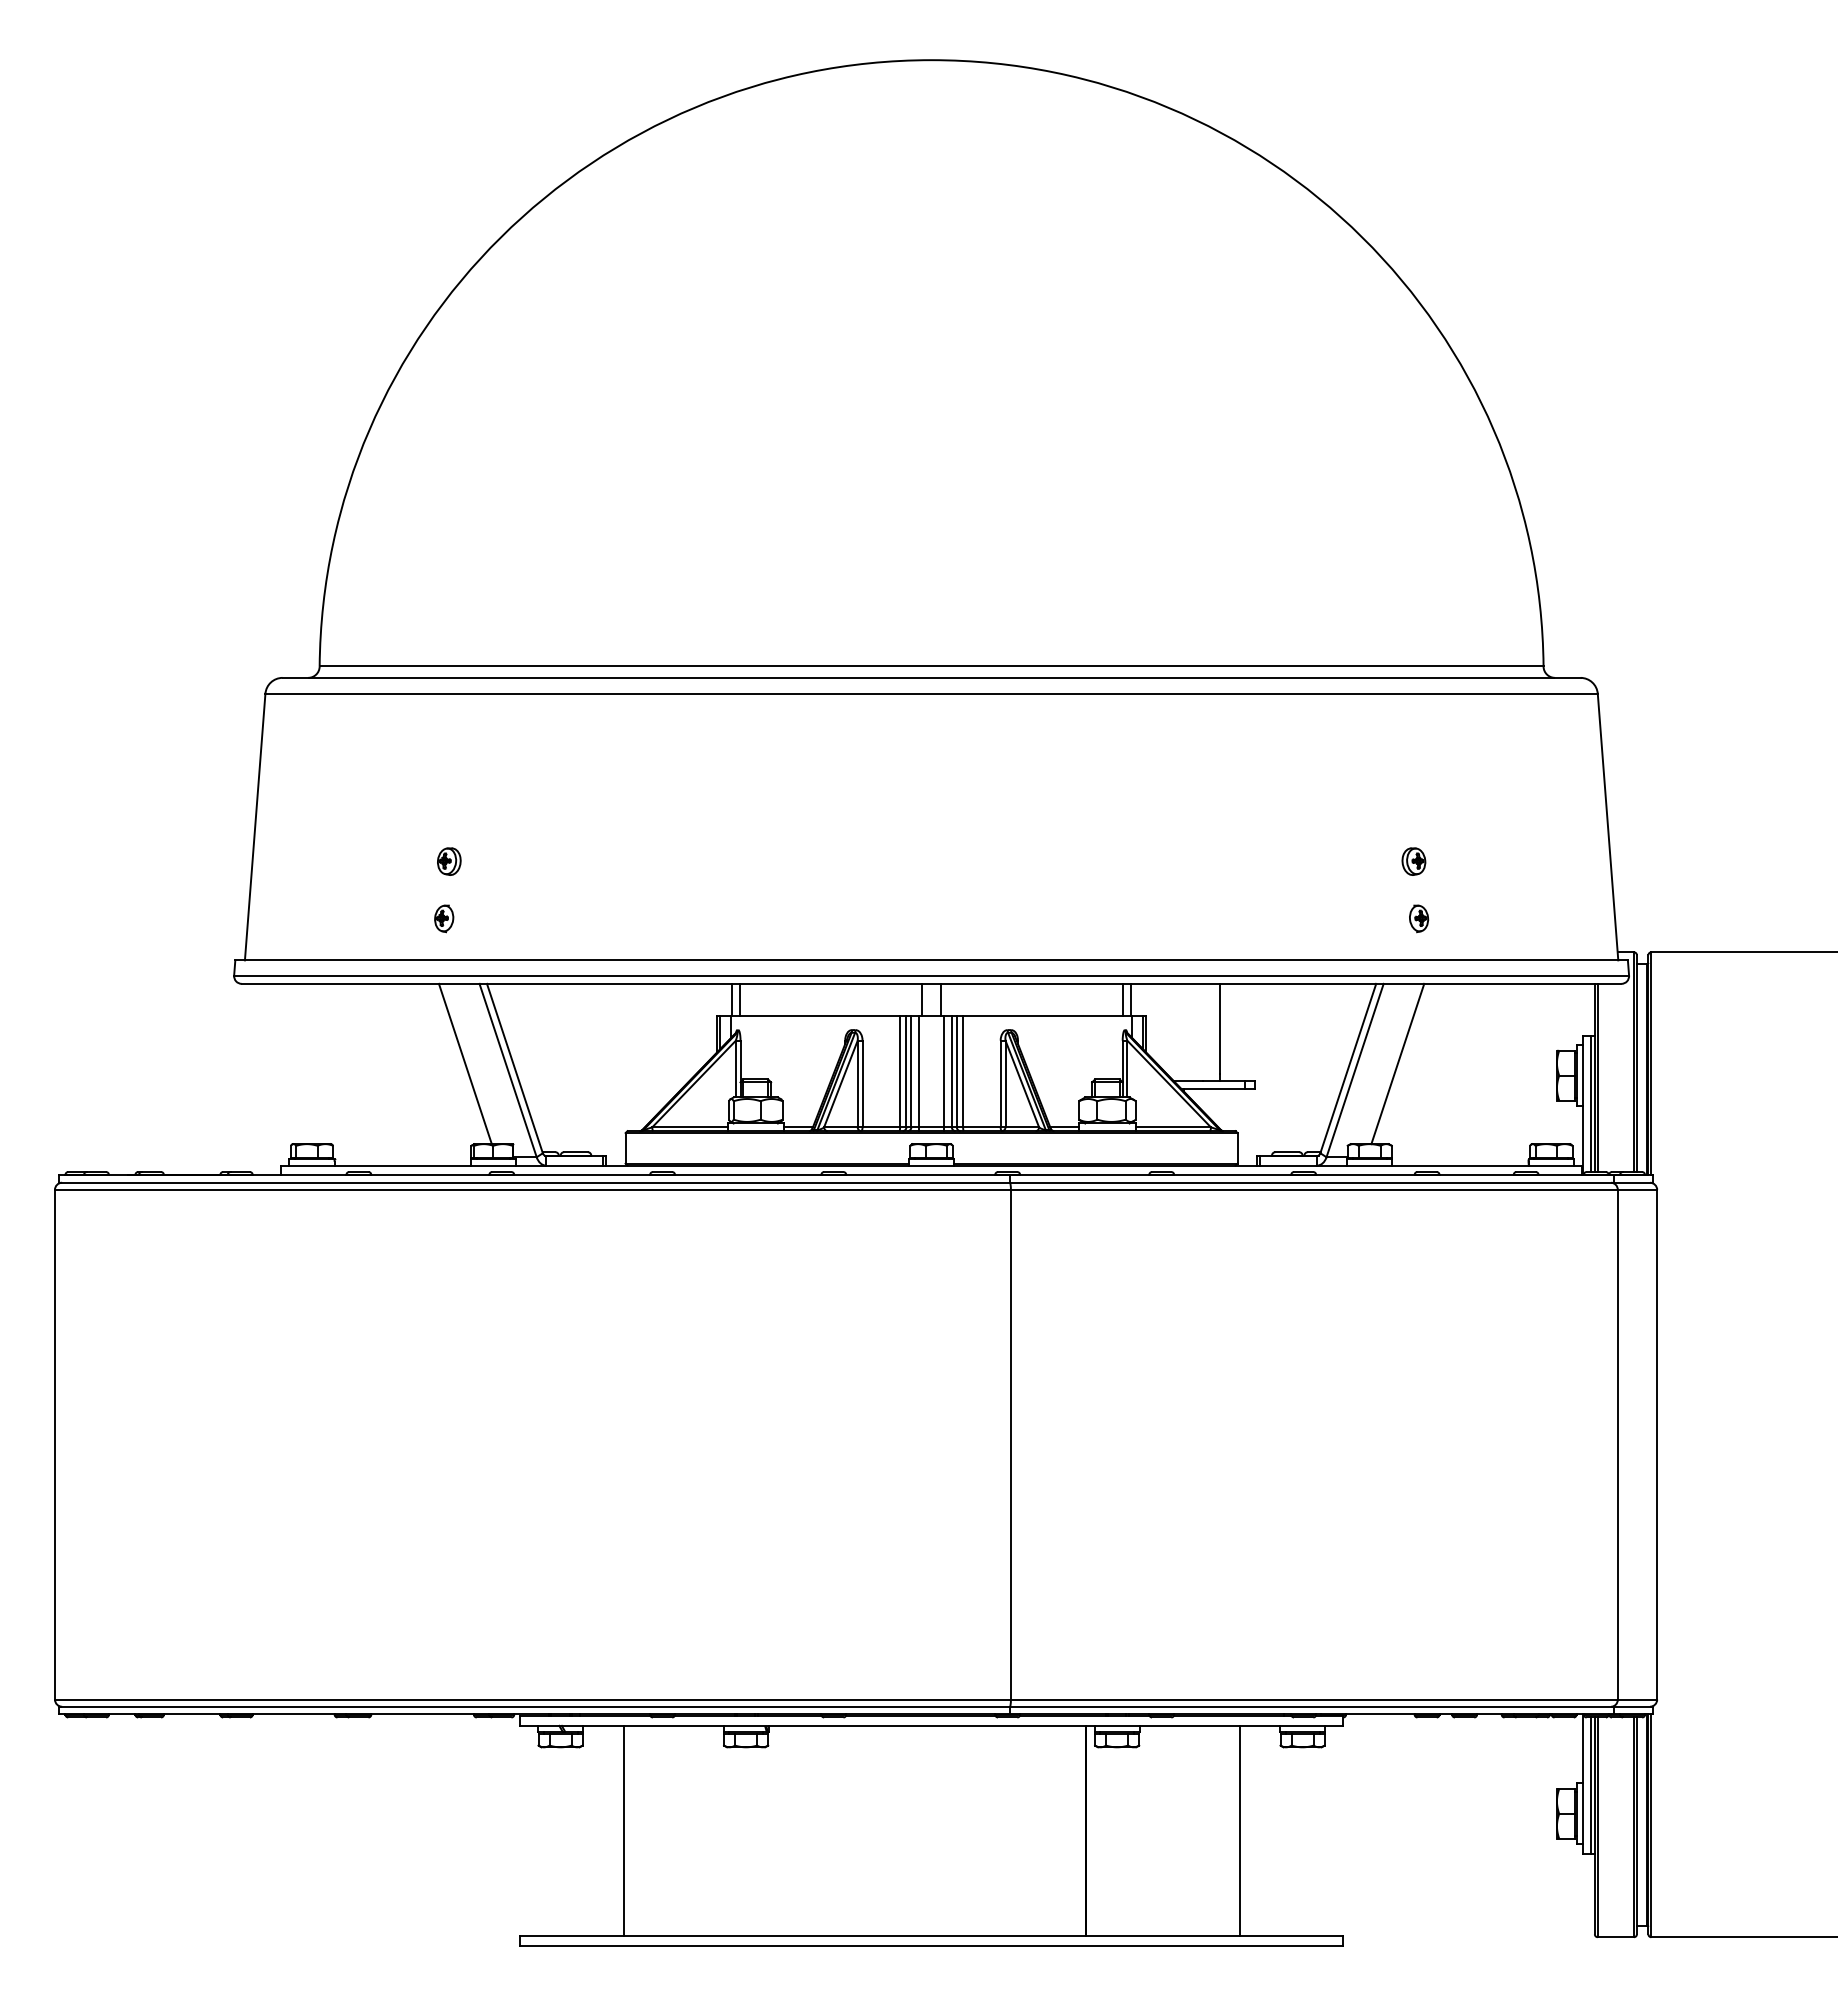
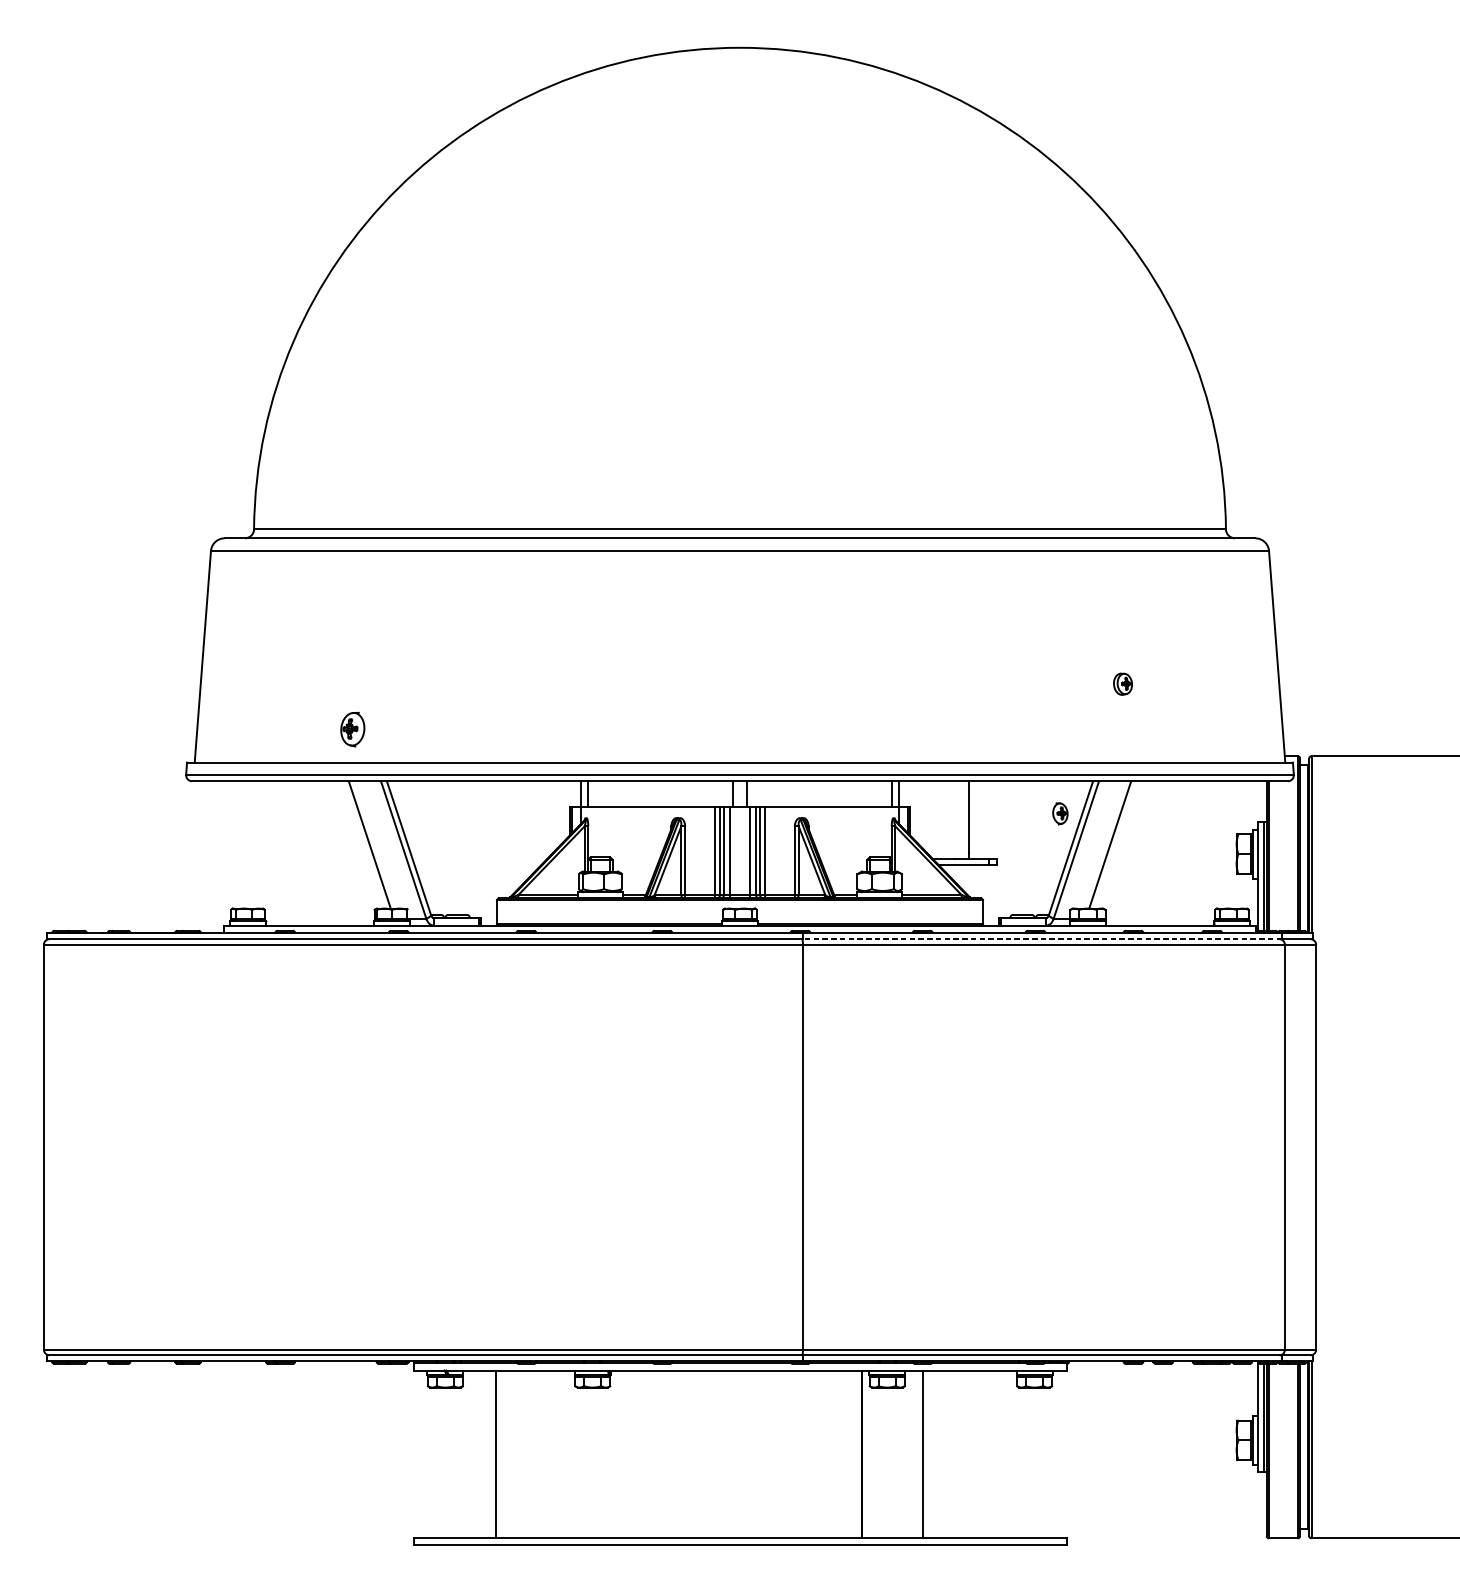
part: (449, 861) -> (357, 684), removed
part: (444, 918) -> (353, 729), size x1.6
part: (1419, 918) -> (1060, 813), moved
line: (1312, 1182) -> (1042, 939), solid -> dashed
line: (1239, 1830) -> (922, 1453), moved

